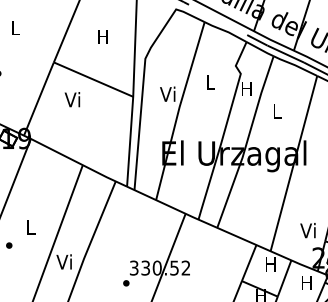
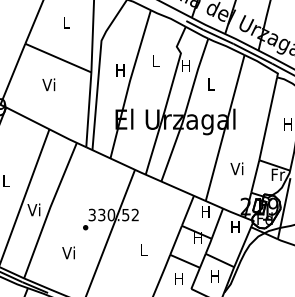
text: (102, 36) -> (65, 22), H -> L
text: (166, 93) -> (119, 69), Vi -> H
text: (72, 99) -> (48, 84), moved
text: (307, 230) -> (236, 168), moved

